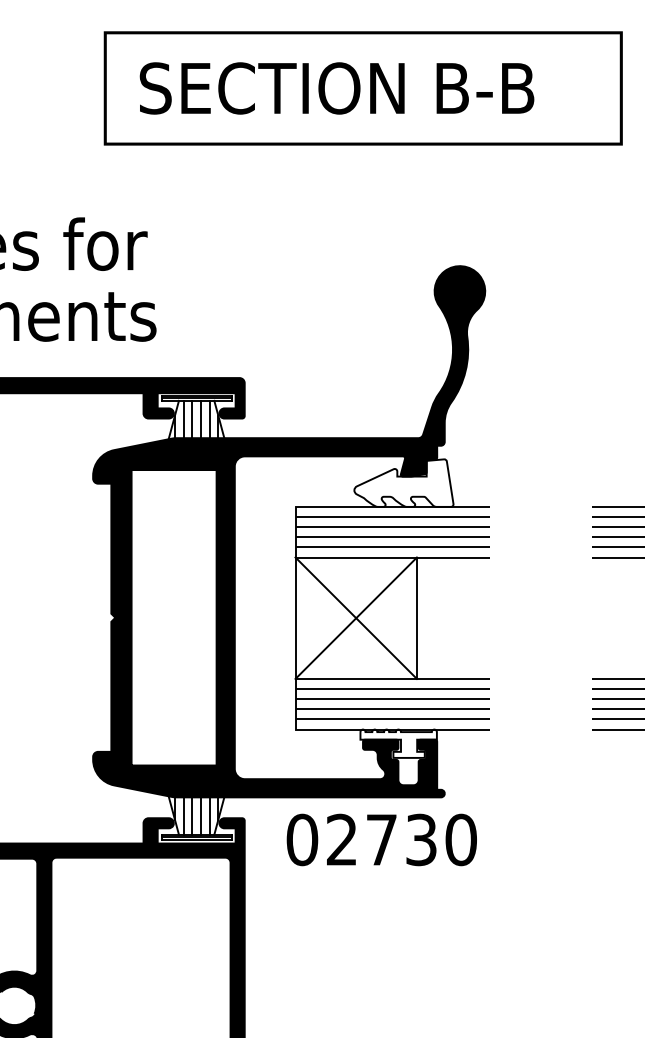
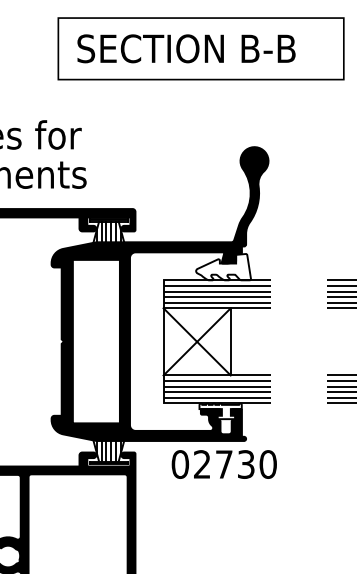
text: (380, 839) -> (223, 464), moved

